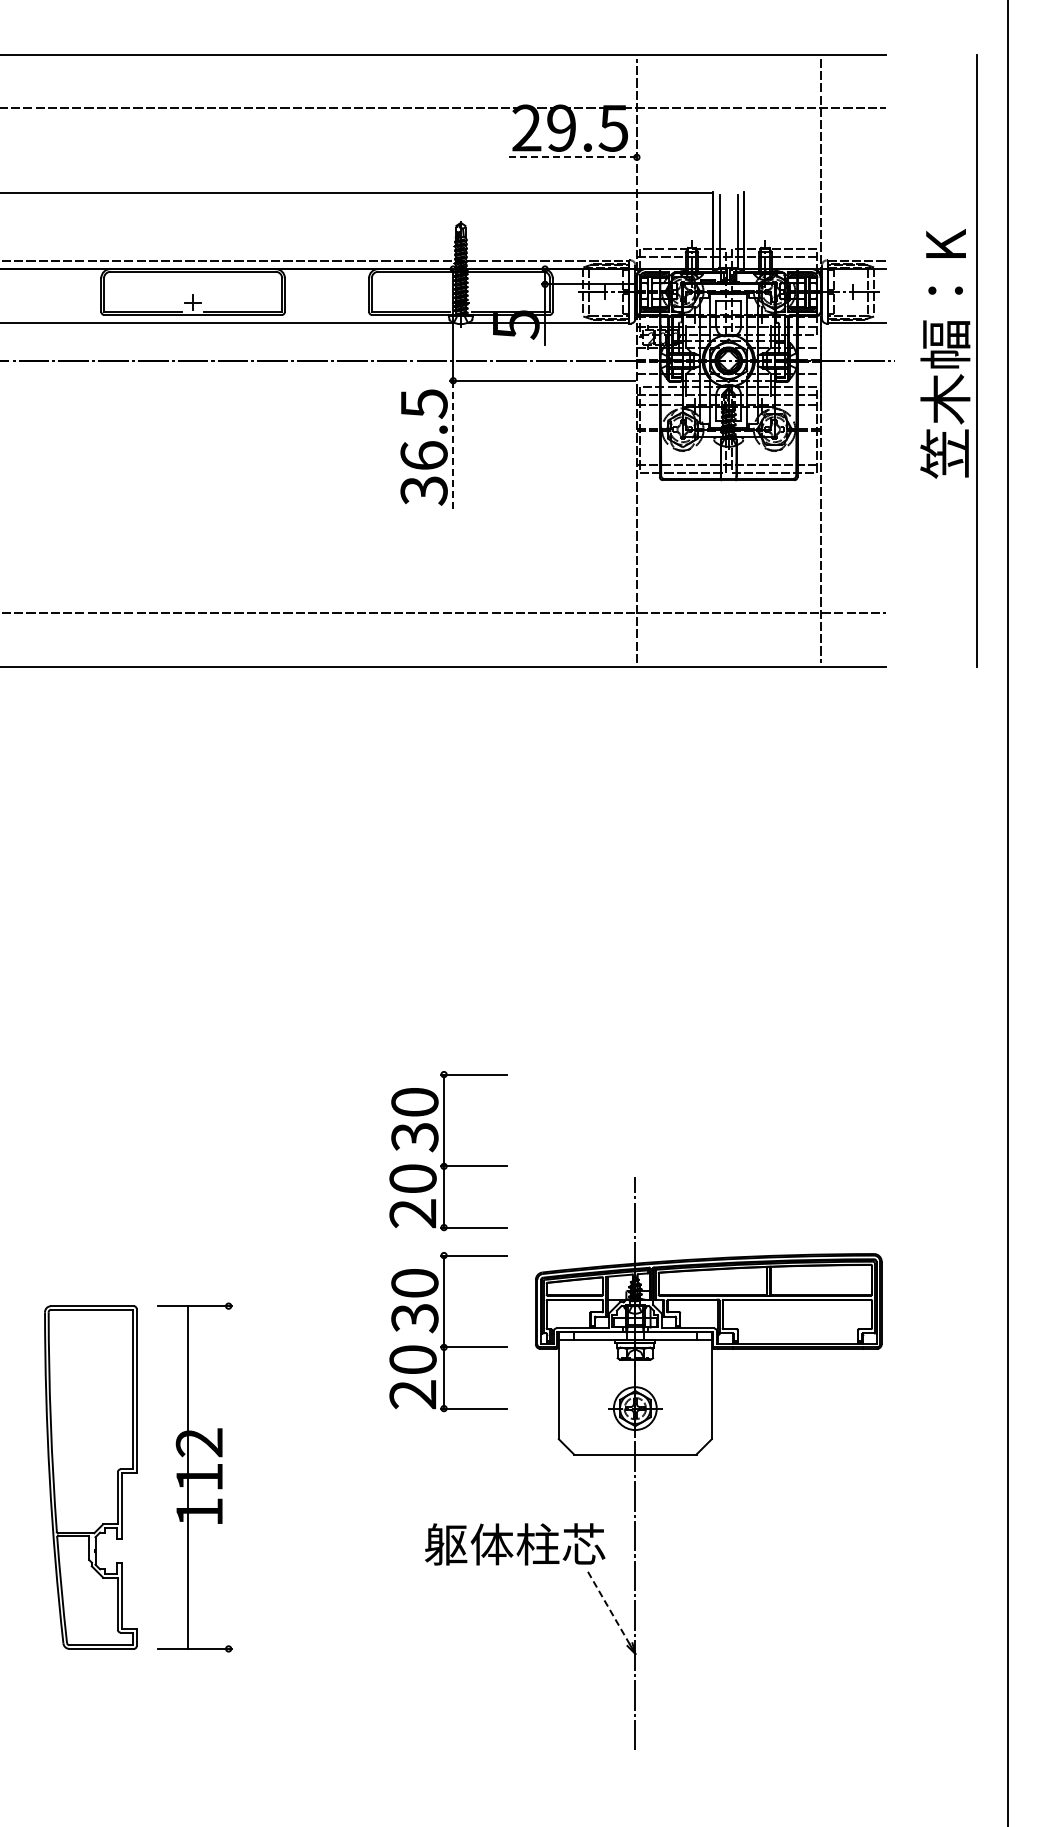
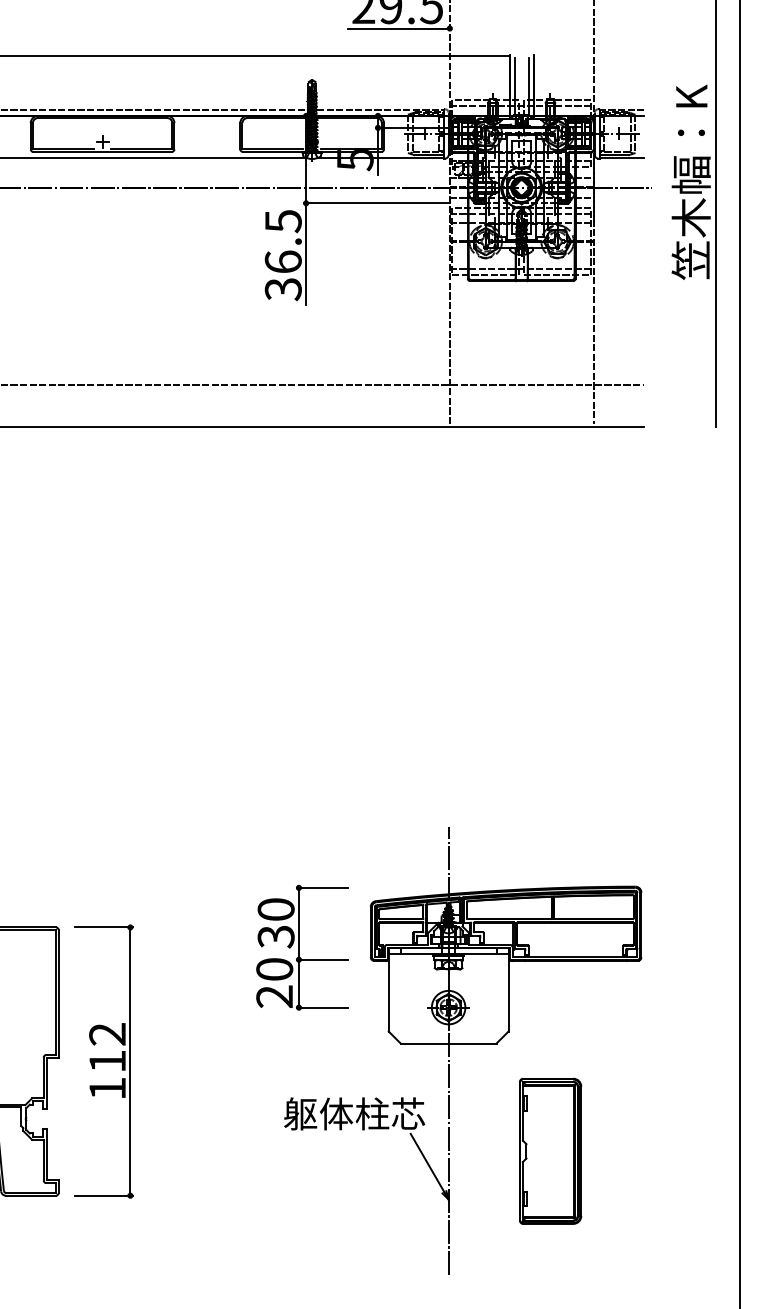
line: (571, 157) -> (398, 28), dashed -> solid
line: (453, 445) -> (306, 254), dashed -> solid
part: (448, 1151) -> (302, 806), removed
line: (187, 1477) -> (130, 1061), moved
part: (765, 1591) -> (550, 1150), added
line: (608, 1606) -> (427, 1162), dashed -> solid

